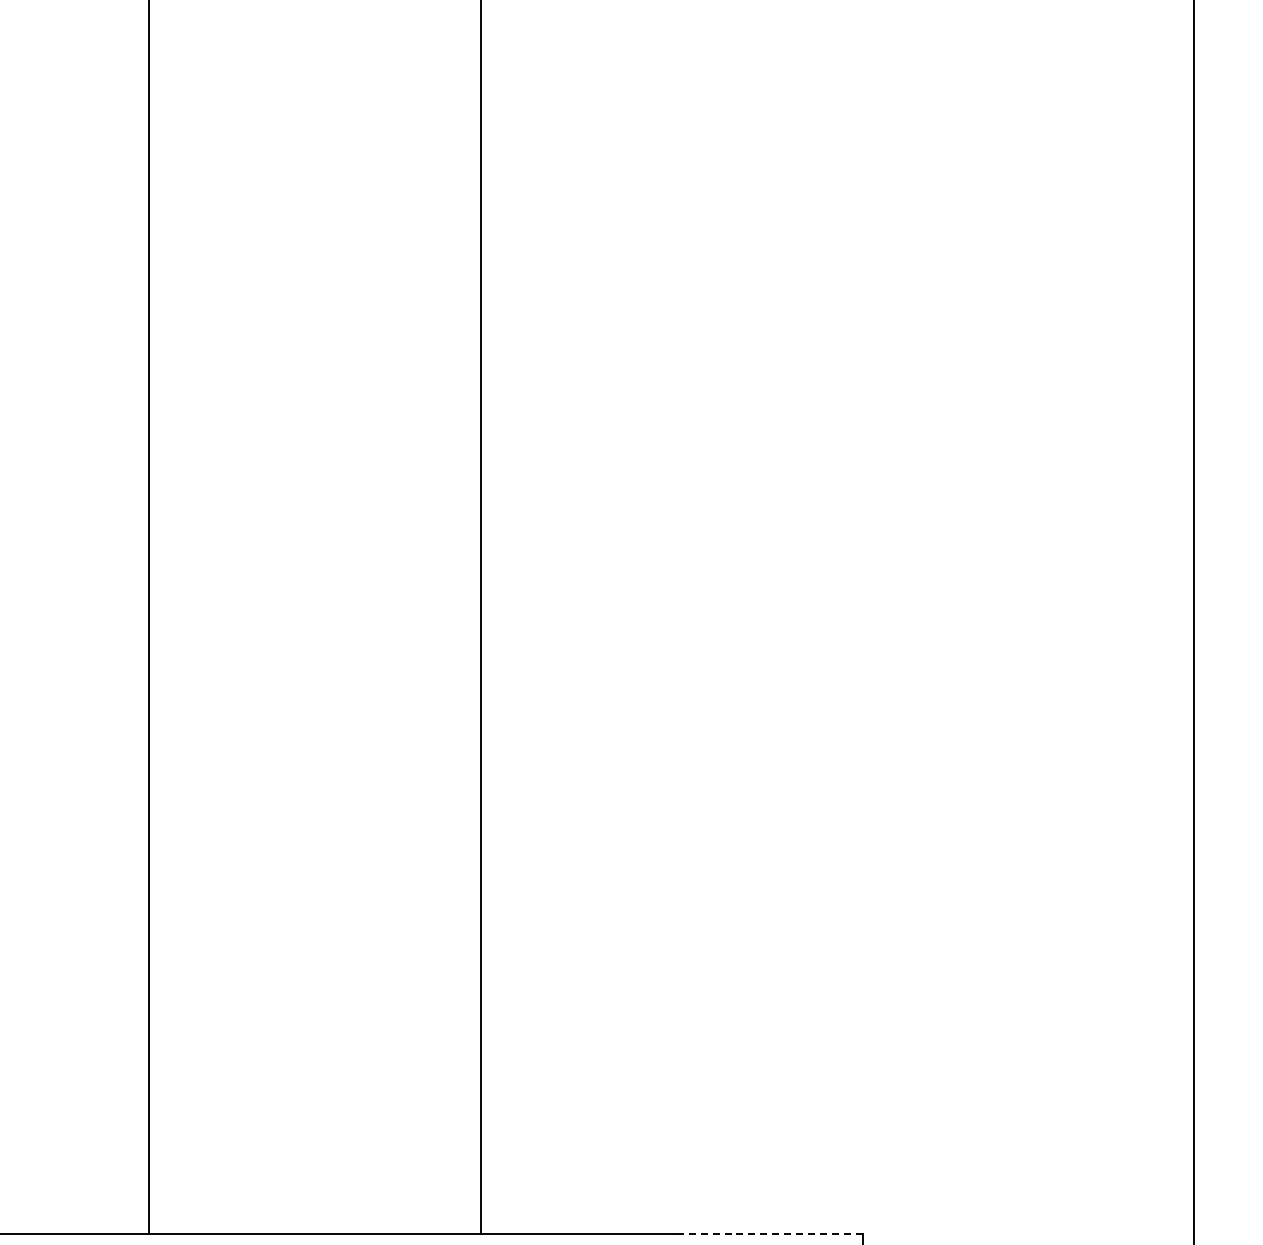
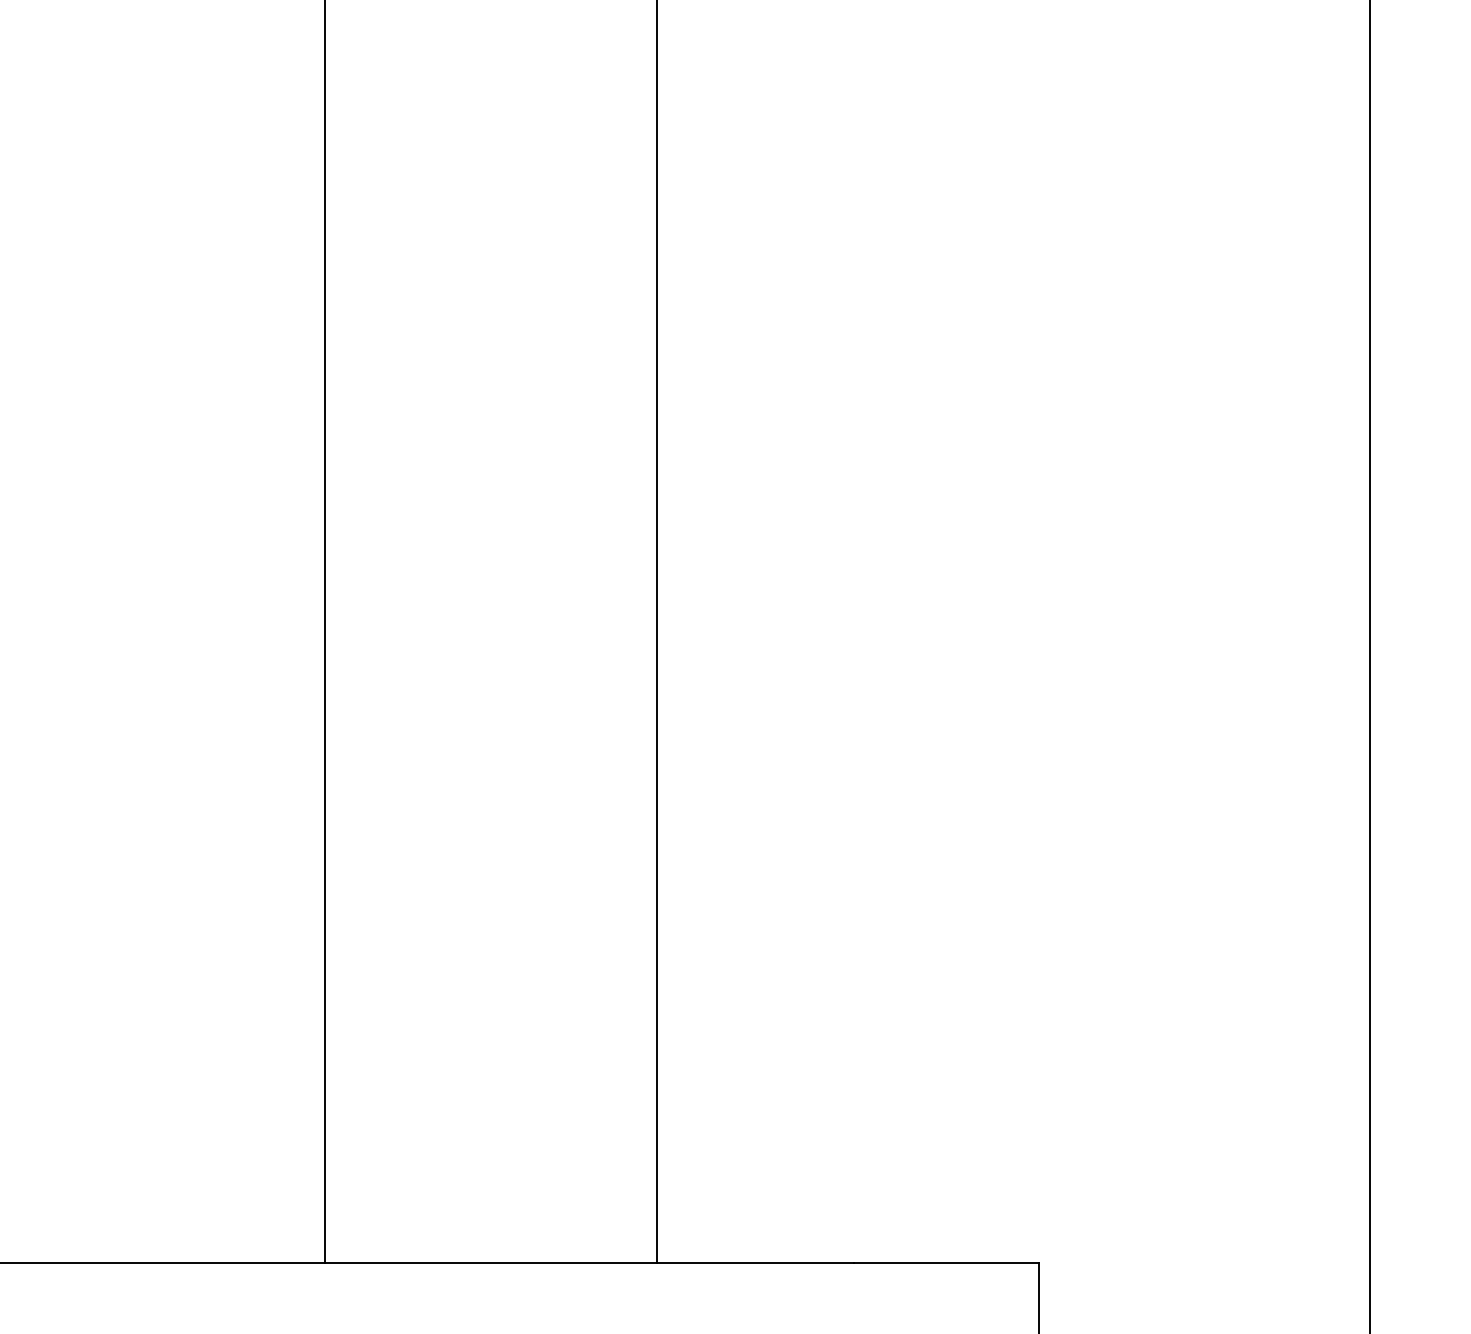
line: (770, 1233) -> (946, 1263), dashed -> solid

